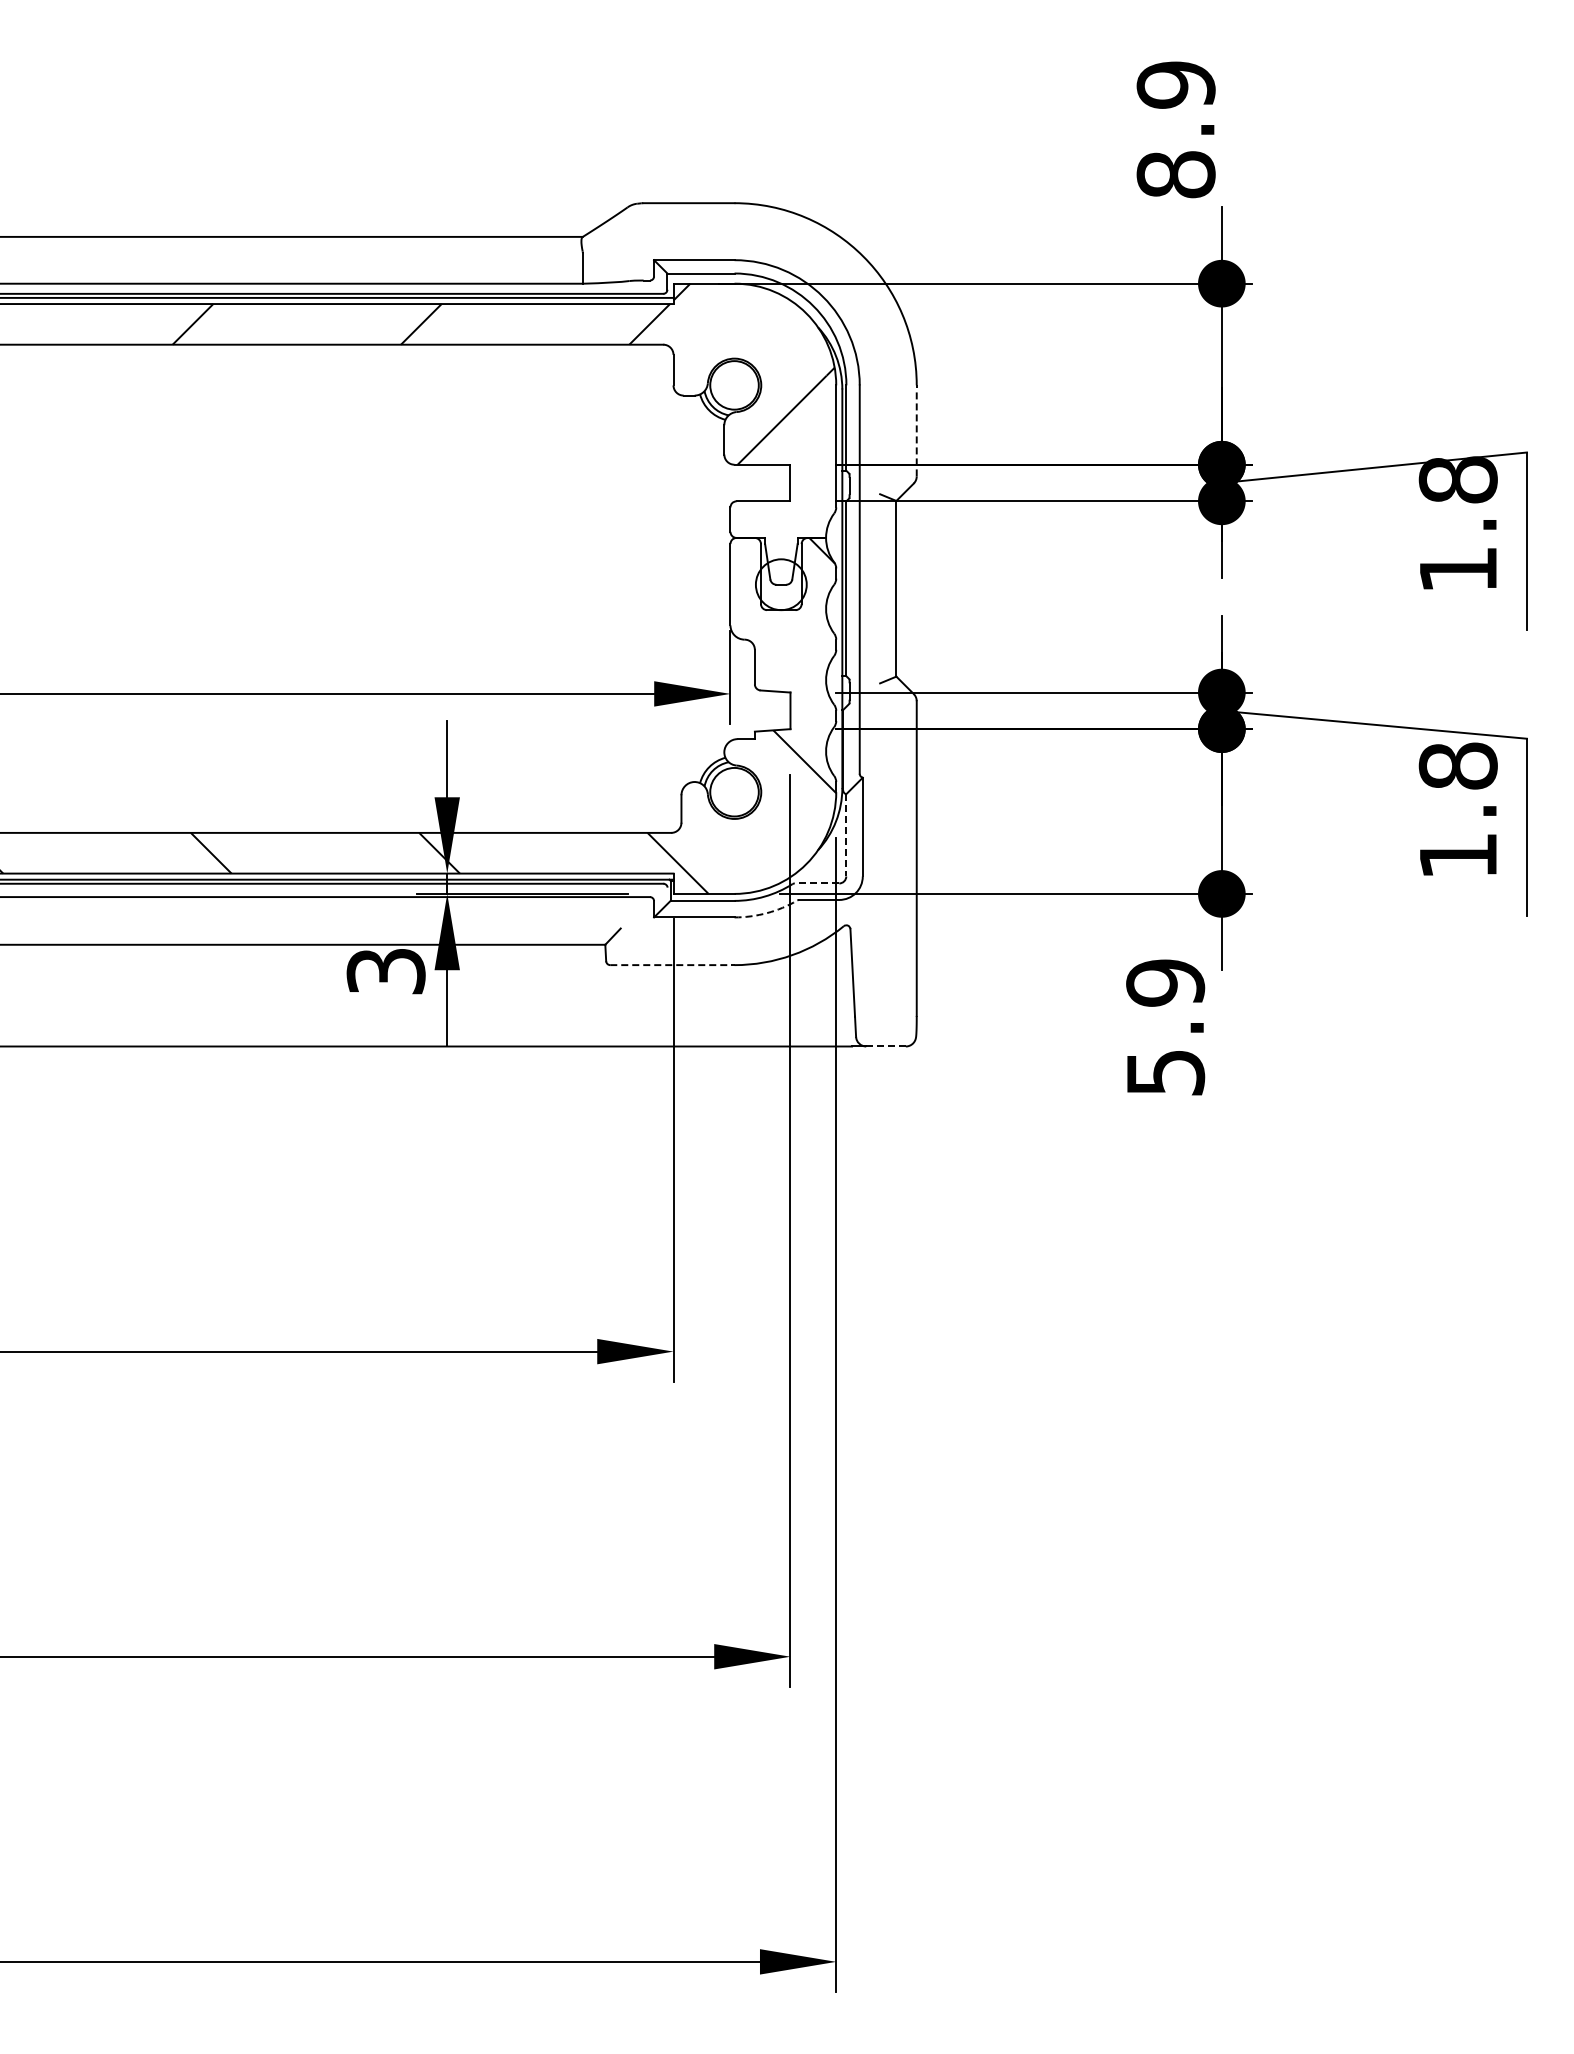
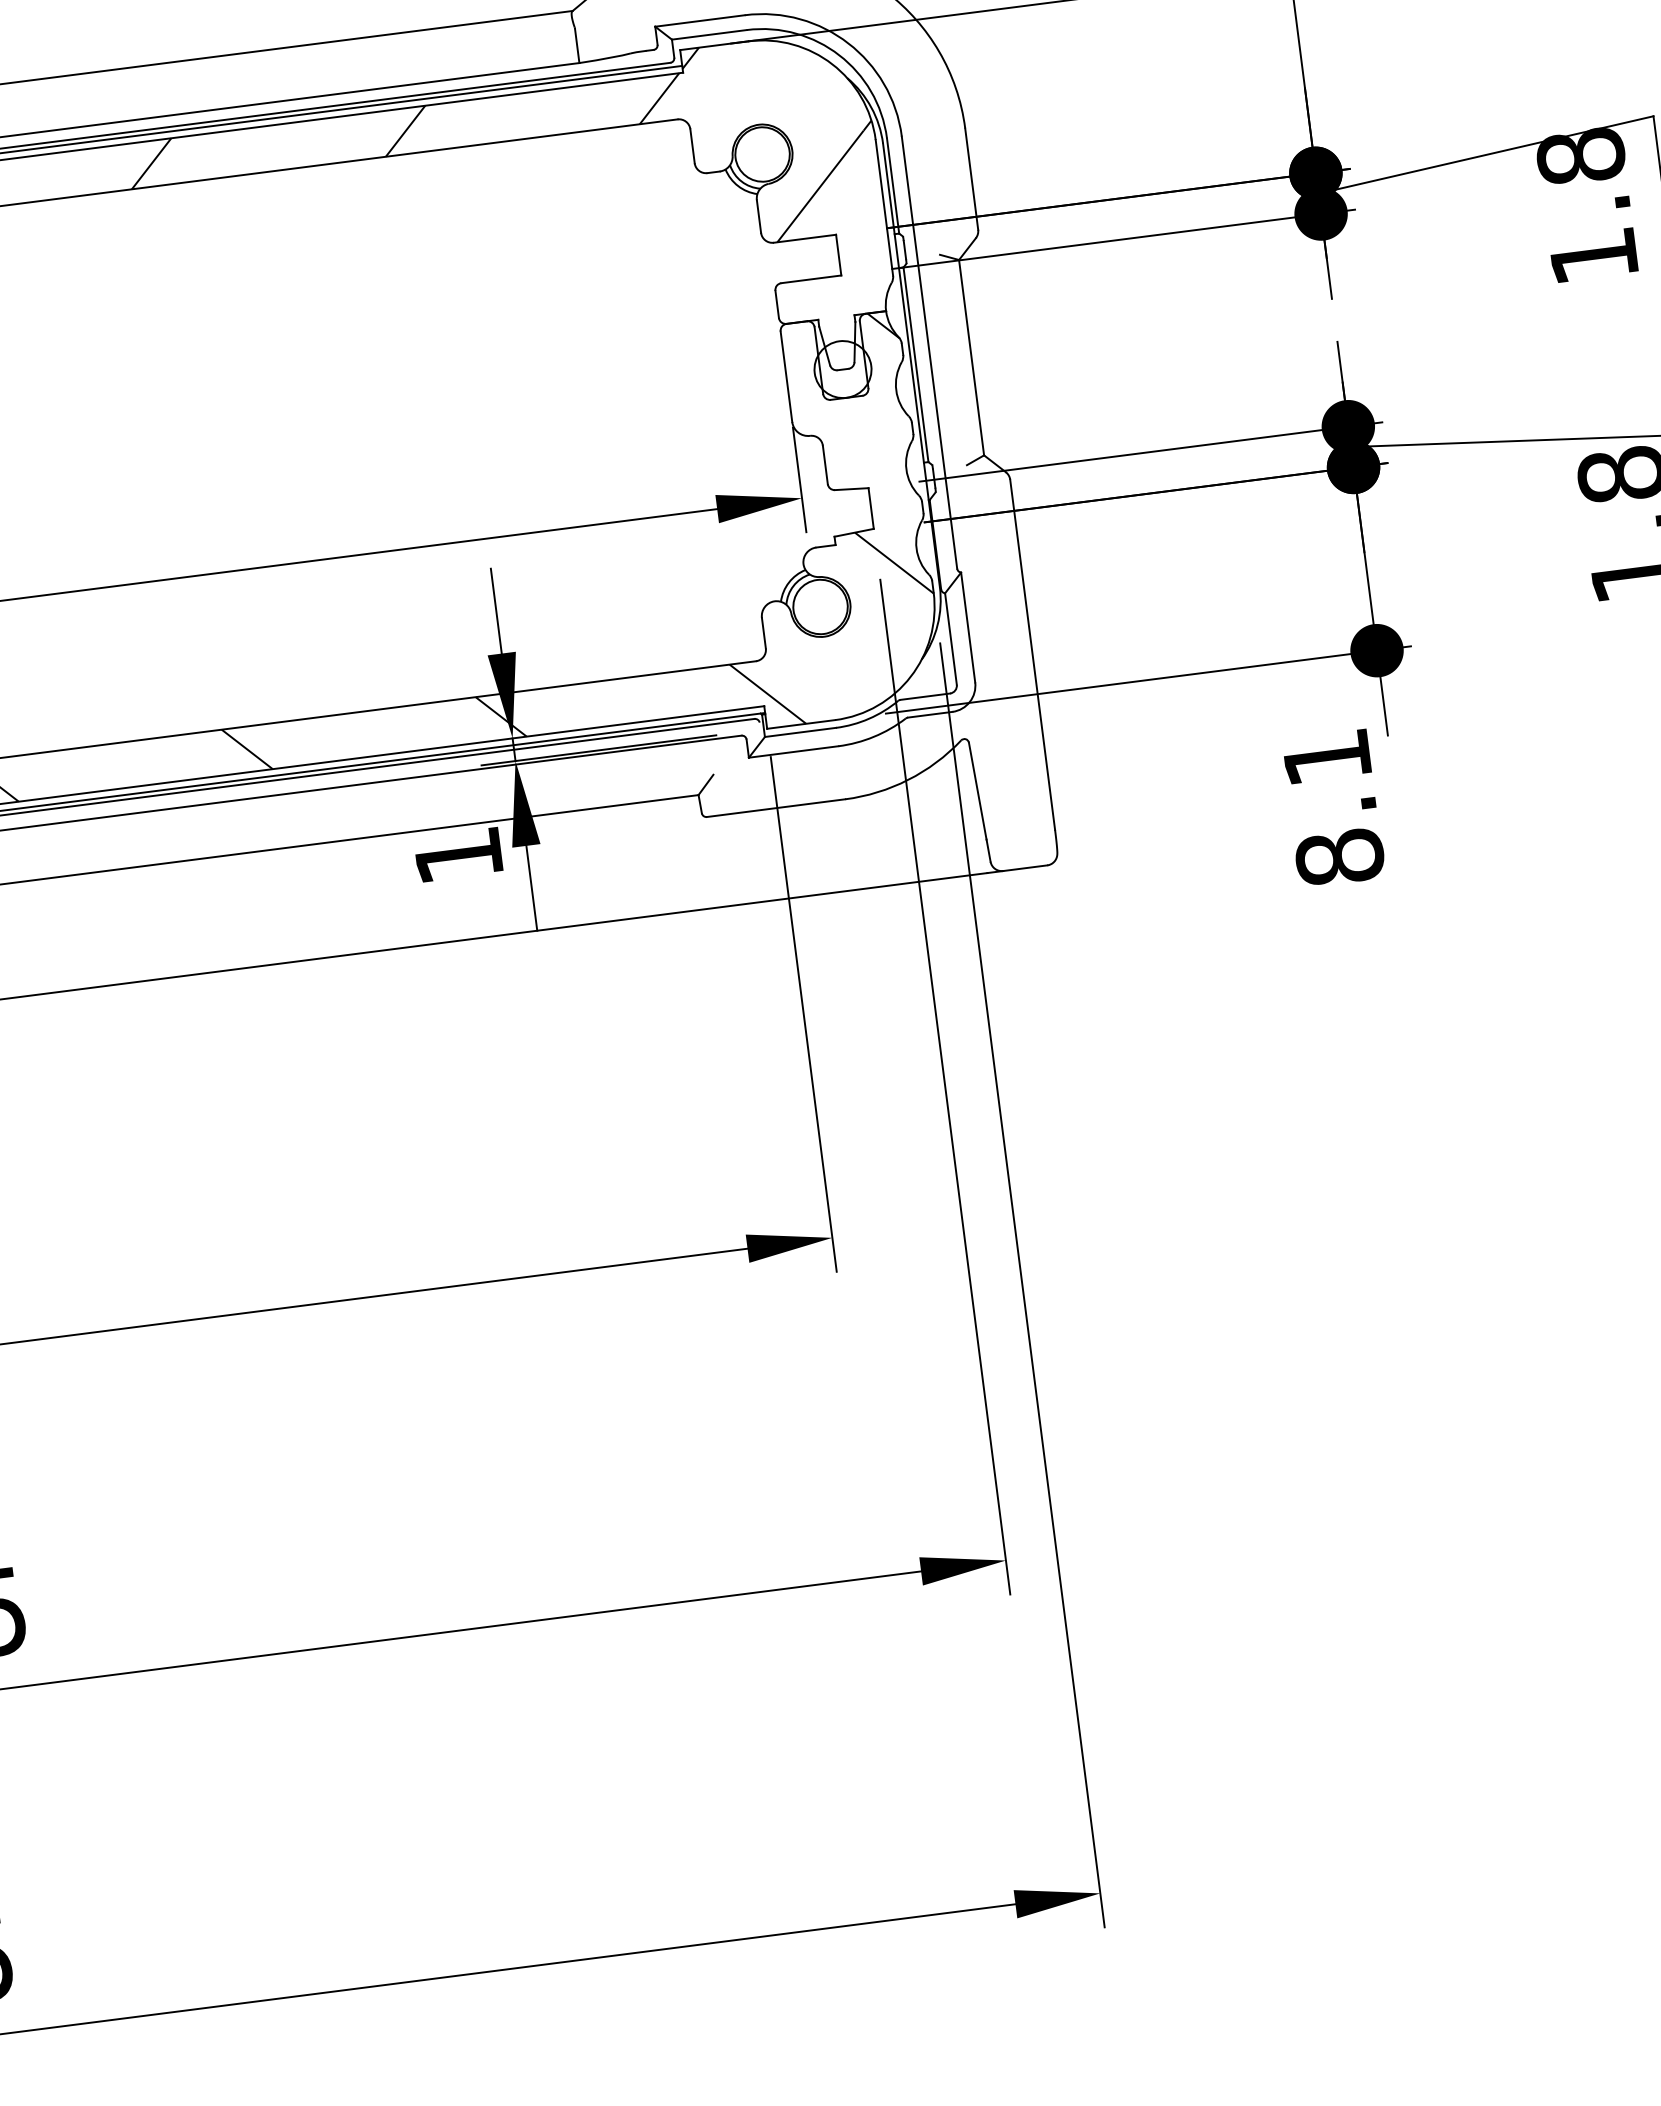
line: (916, 430) -> (971, 178), dashed -> solid
line: (846, 835) -> (951, 639), dashed -> solid
line: (816, 883) -> (924, 696), dashed -> solid
arc: (767, 913) -> (874, 737), dashed -> solid
line: (672, 965) -> (776, 808), dashed -> solid
text: (385, 971) -> (457, 856), 3 -> 1
text: (1165, 1027) -> (1333, 807), 5.9 -> 8.1
line: (886, 1046) -> (1025, 868), dashed -> solid

